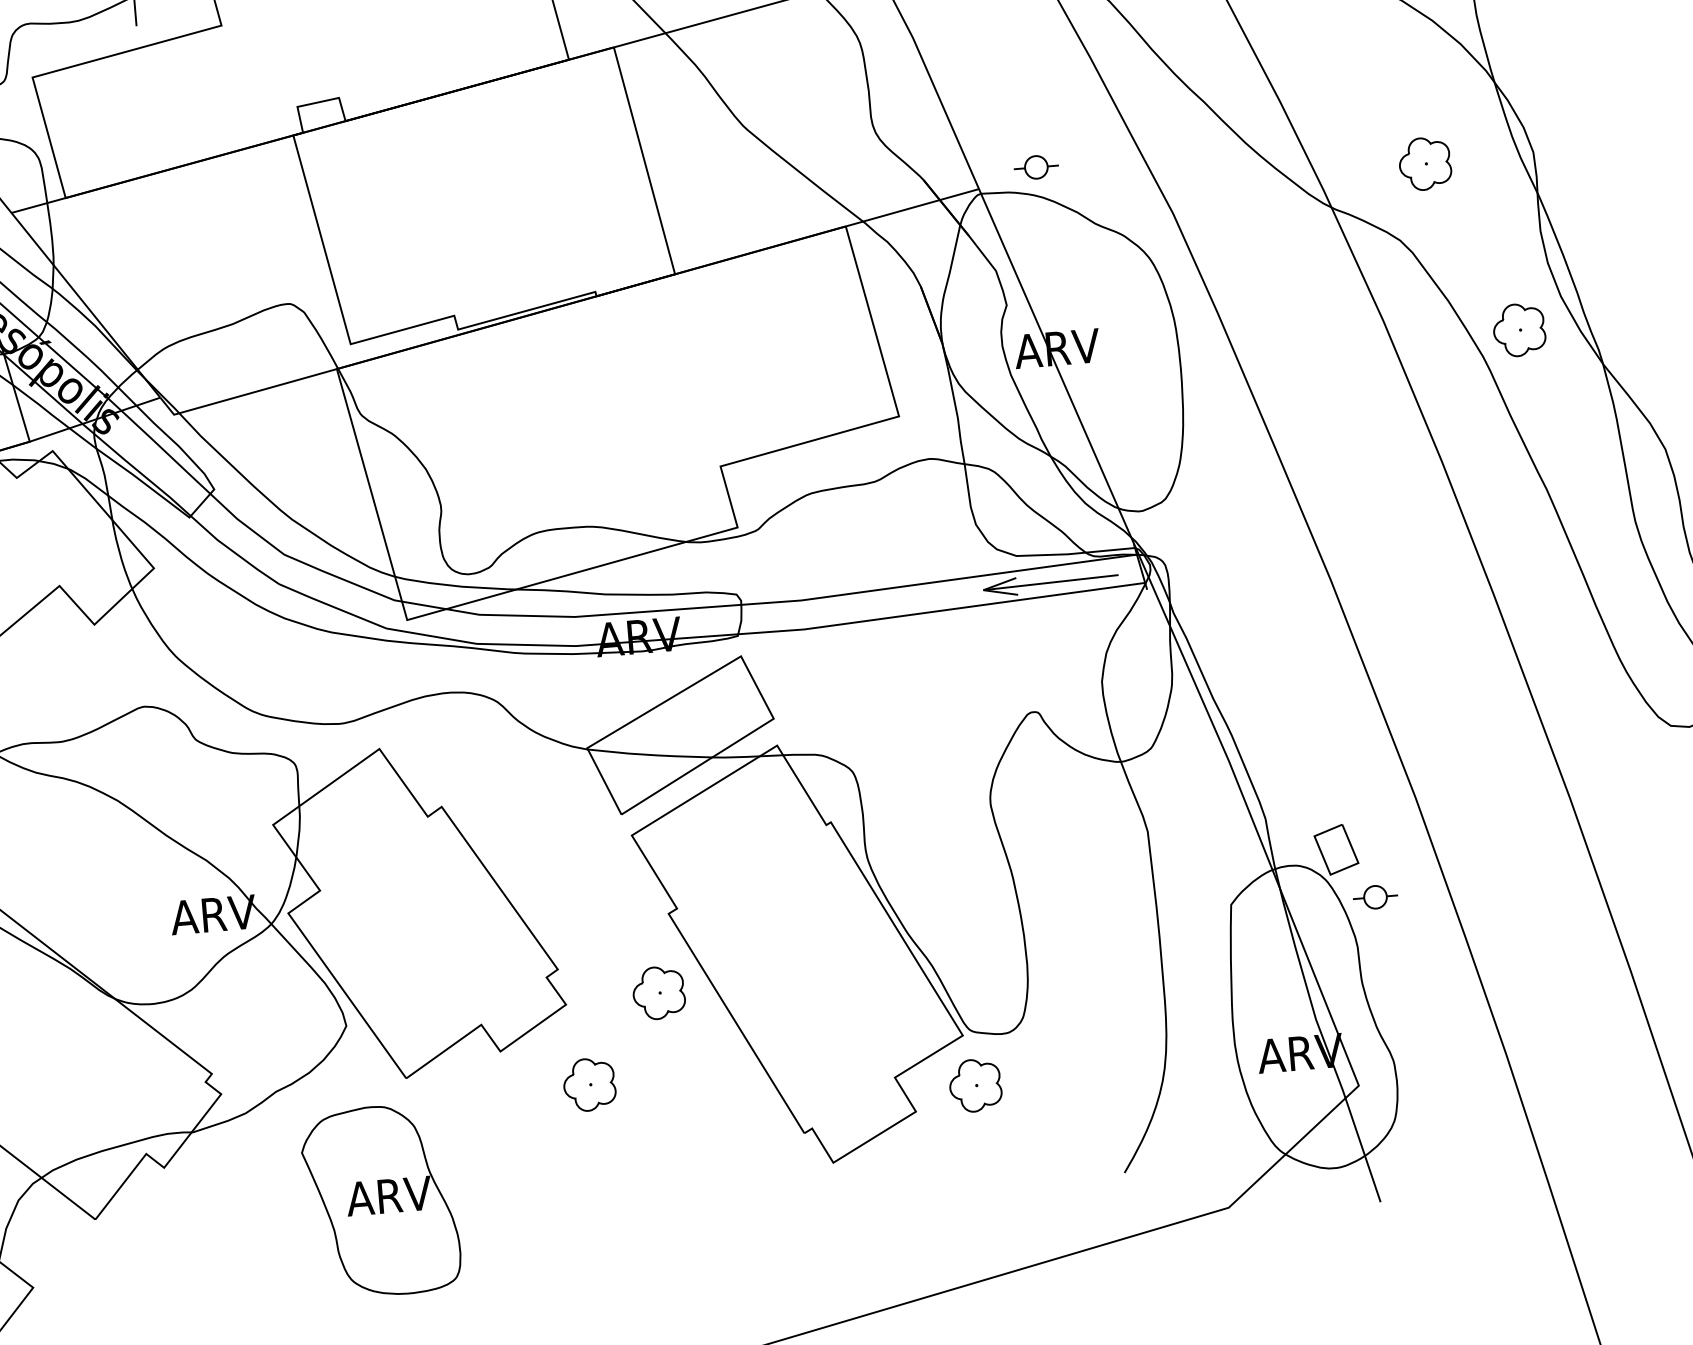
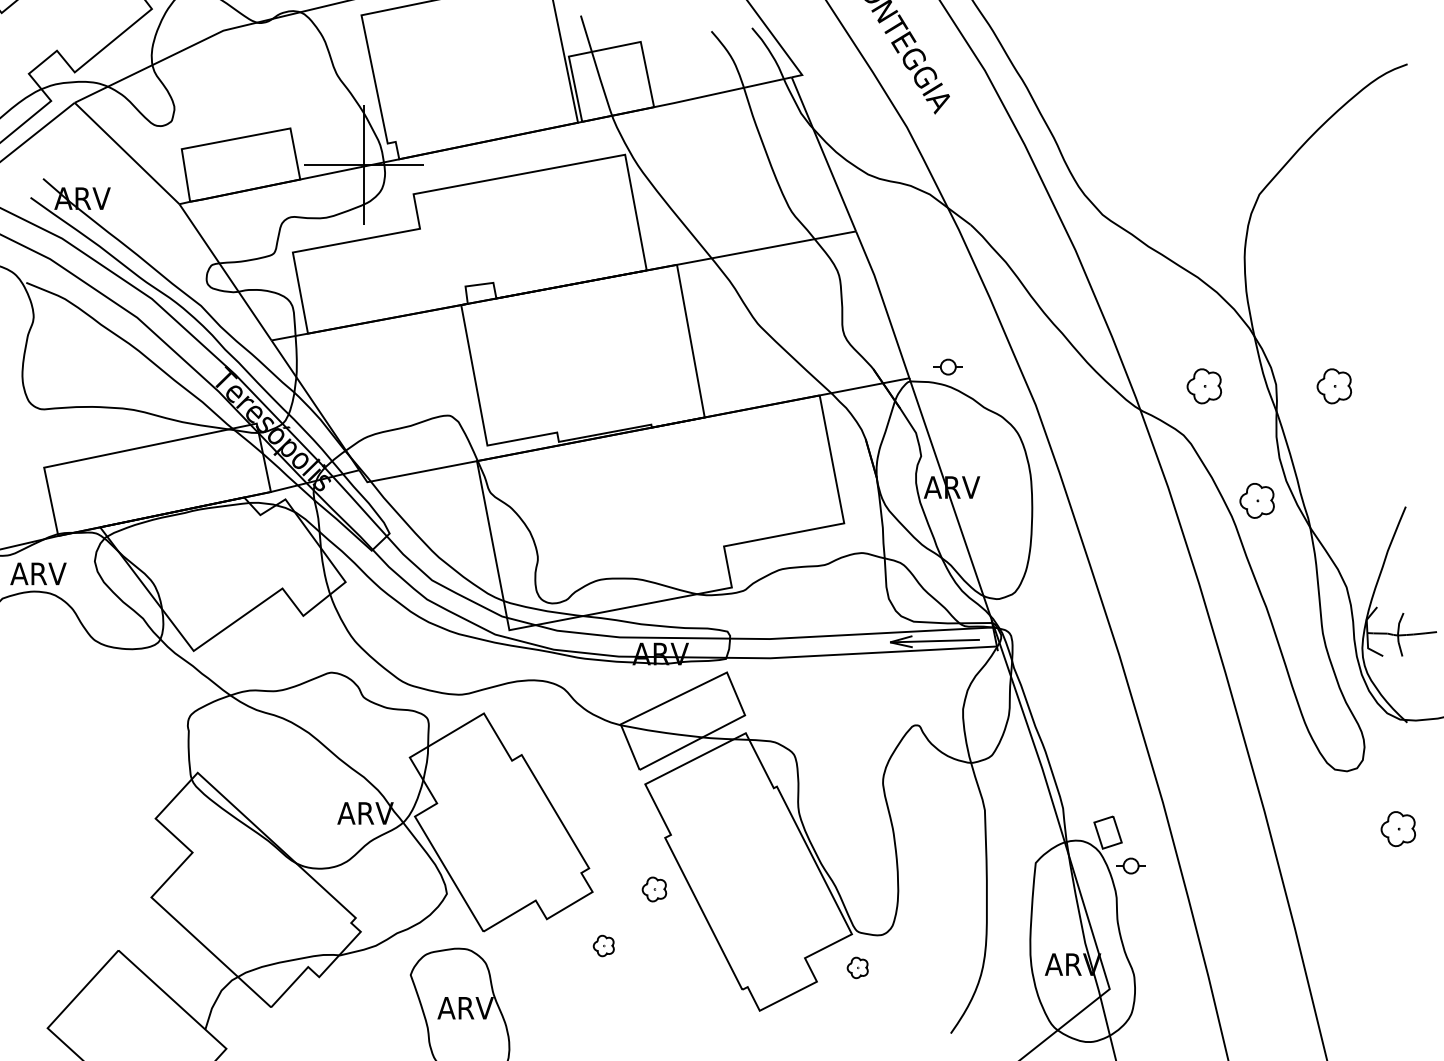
part: (1621, 147) -> (1334, 386), added
part: (659, 993) -> (654, 889), size x0.7
part: (589, 1084) -> (603, 945), size x0.6
part: (975, 1085) -> (857, 967), size x0.6

